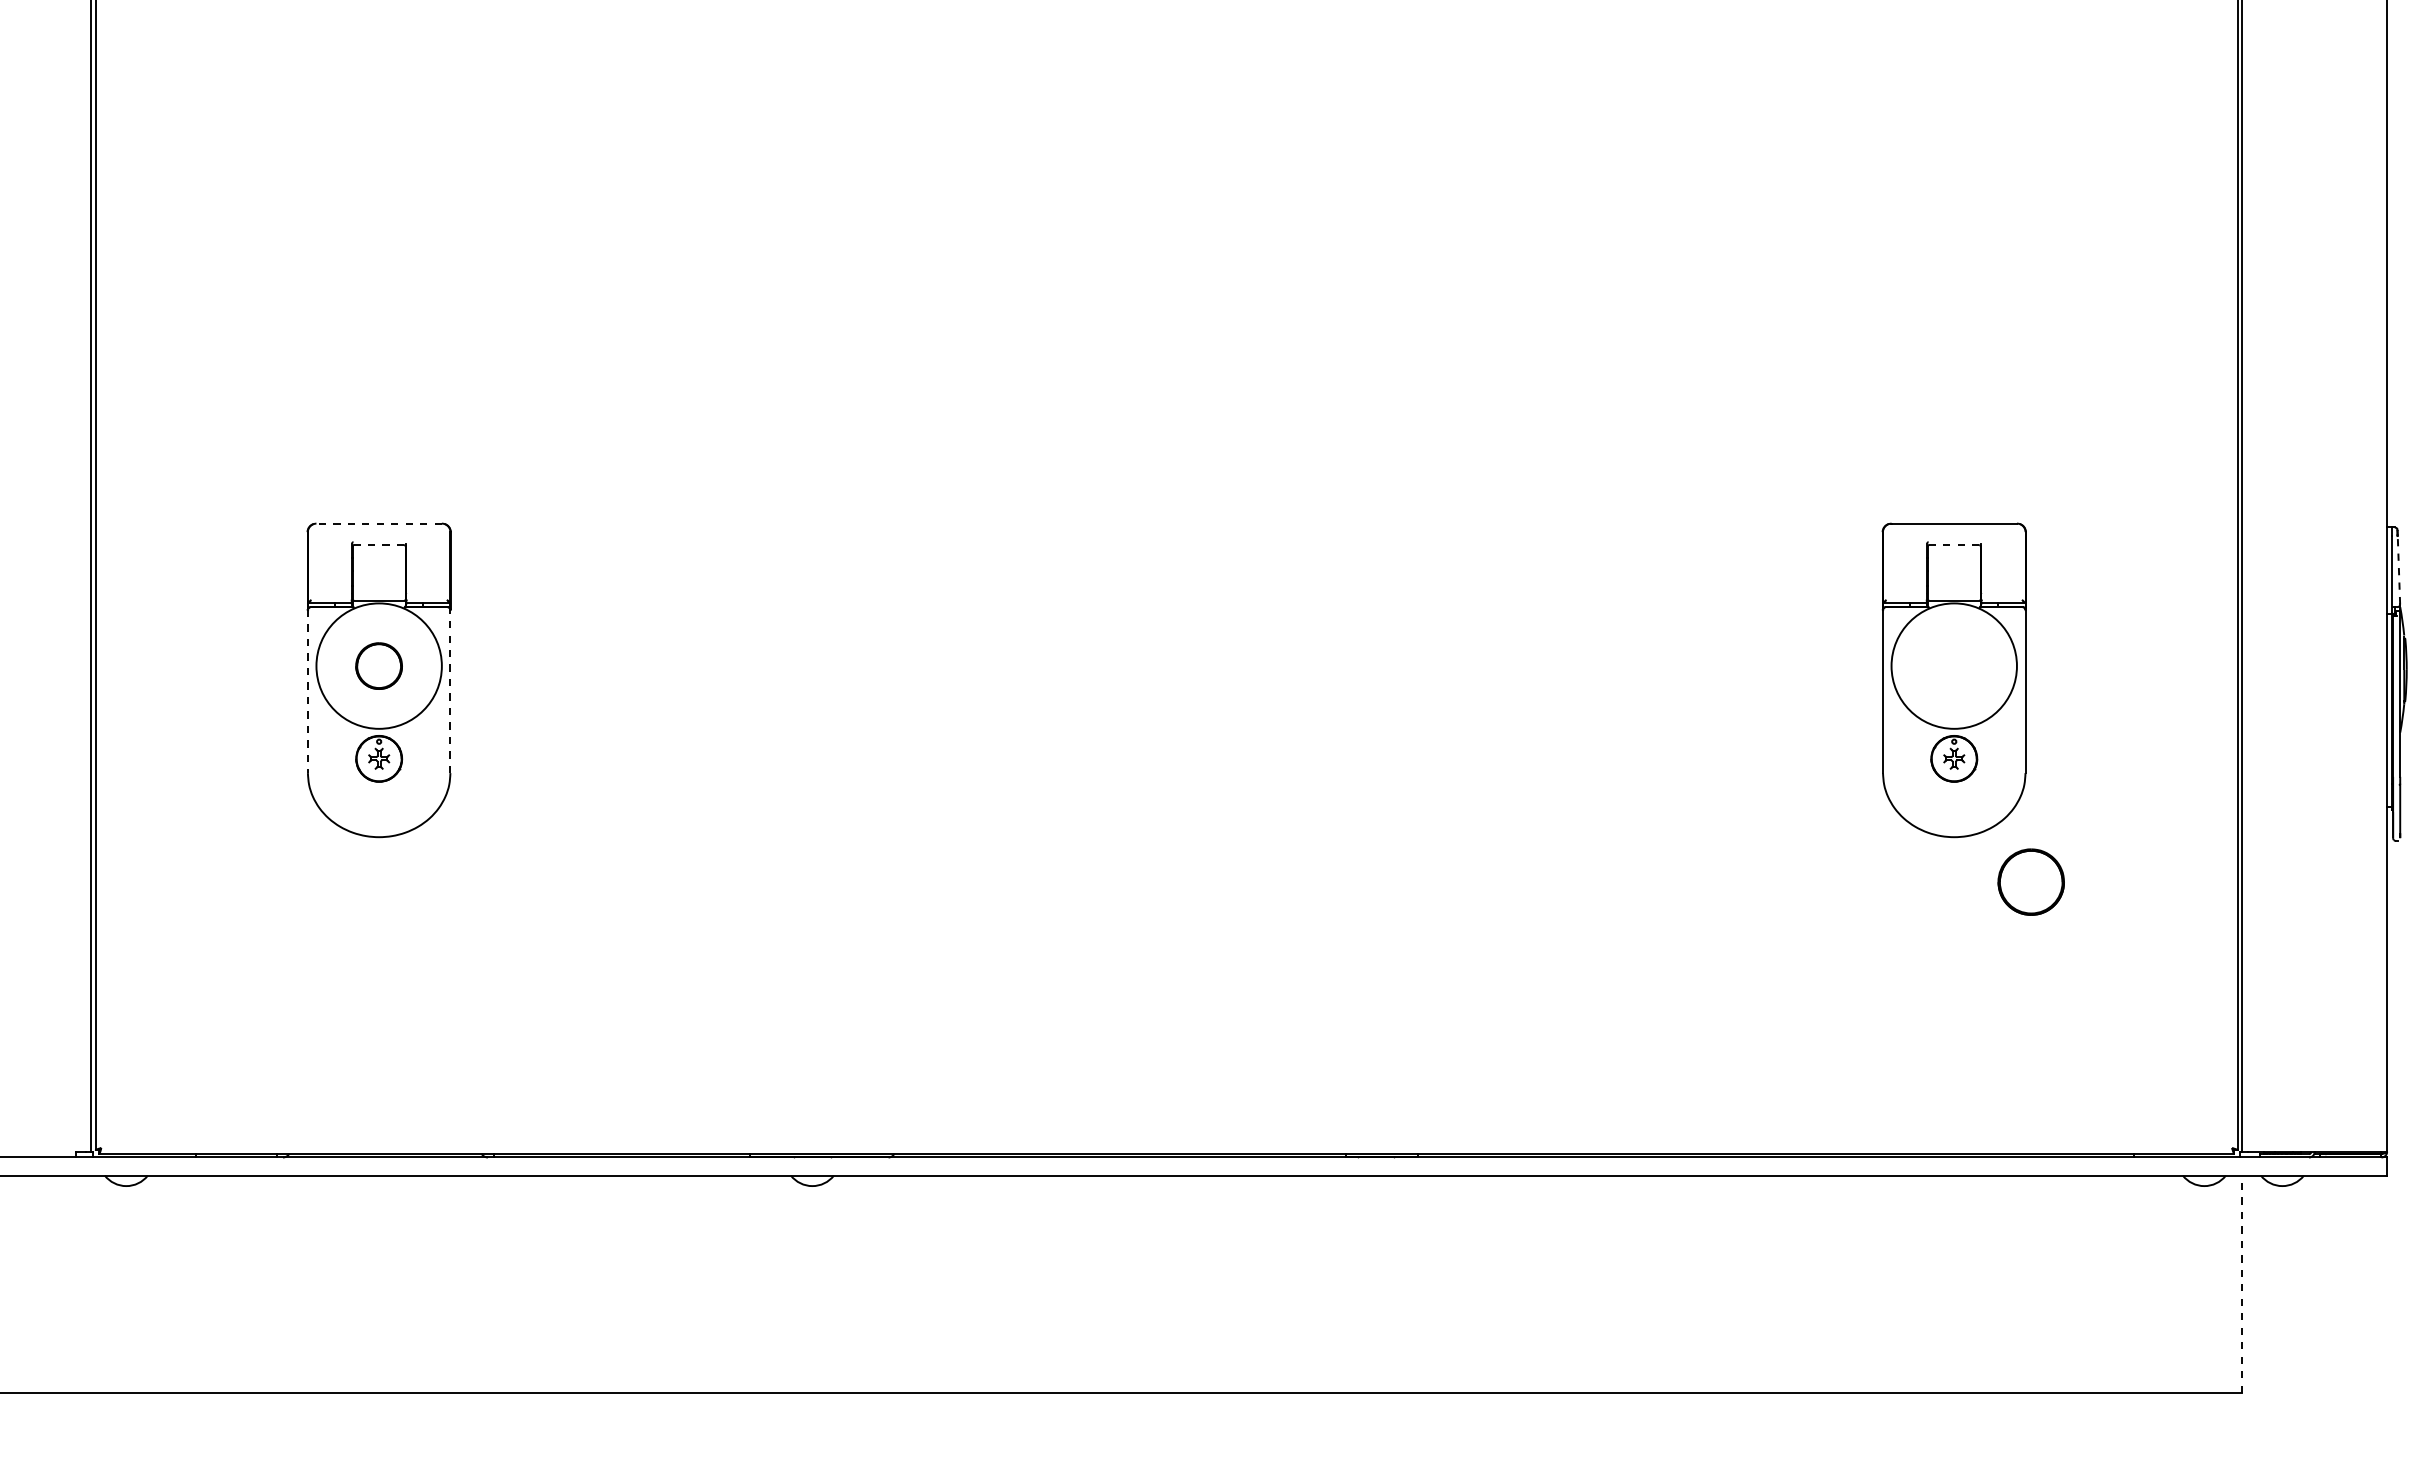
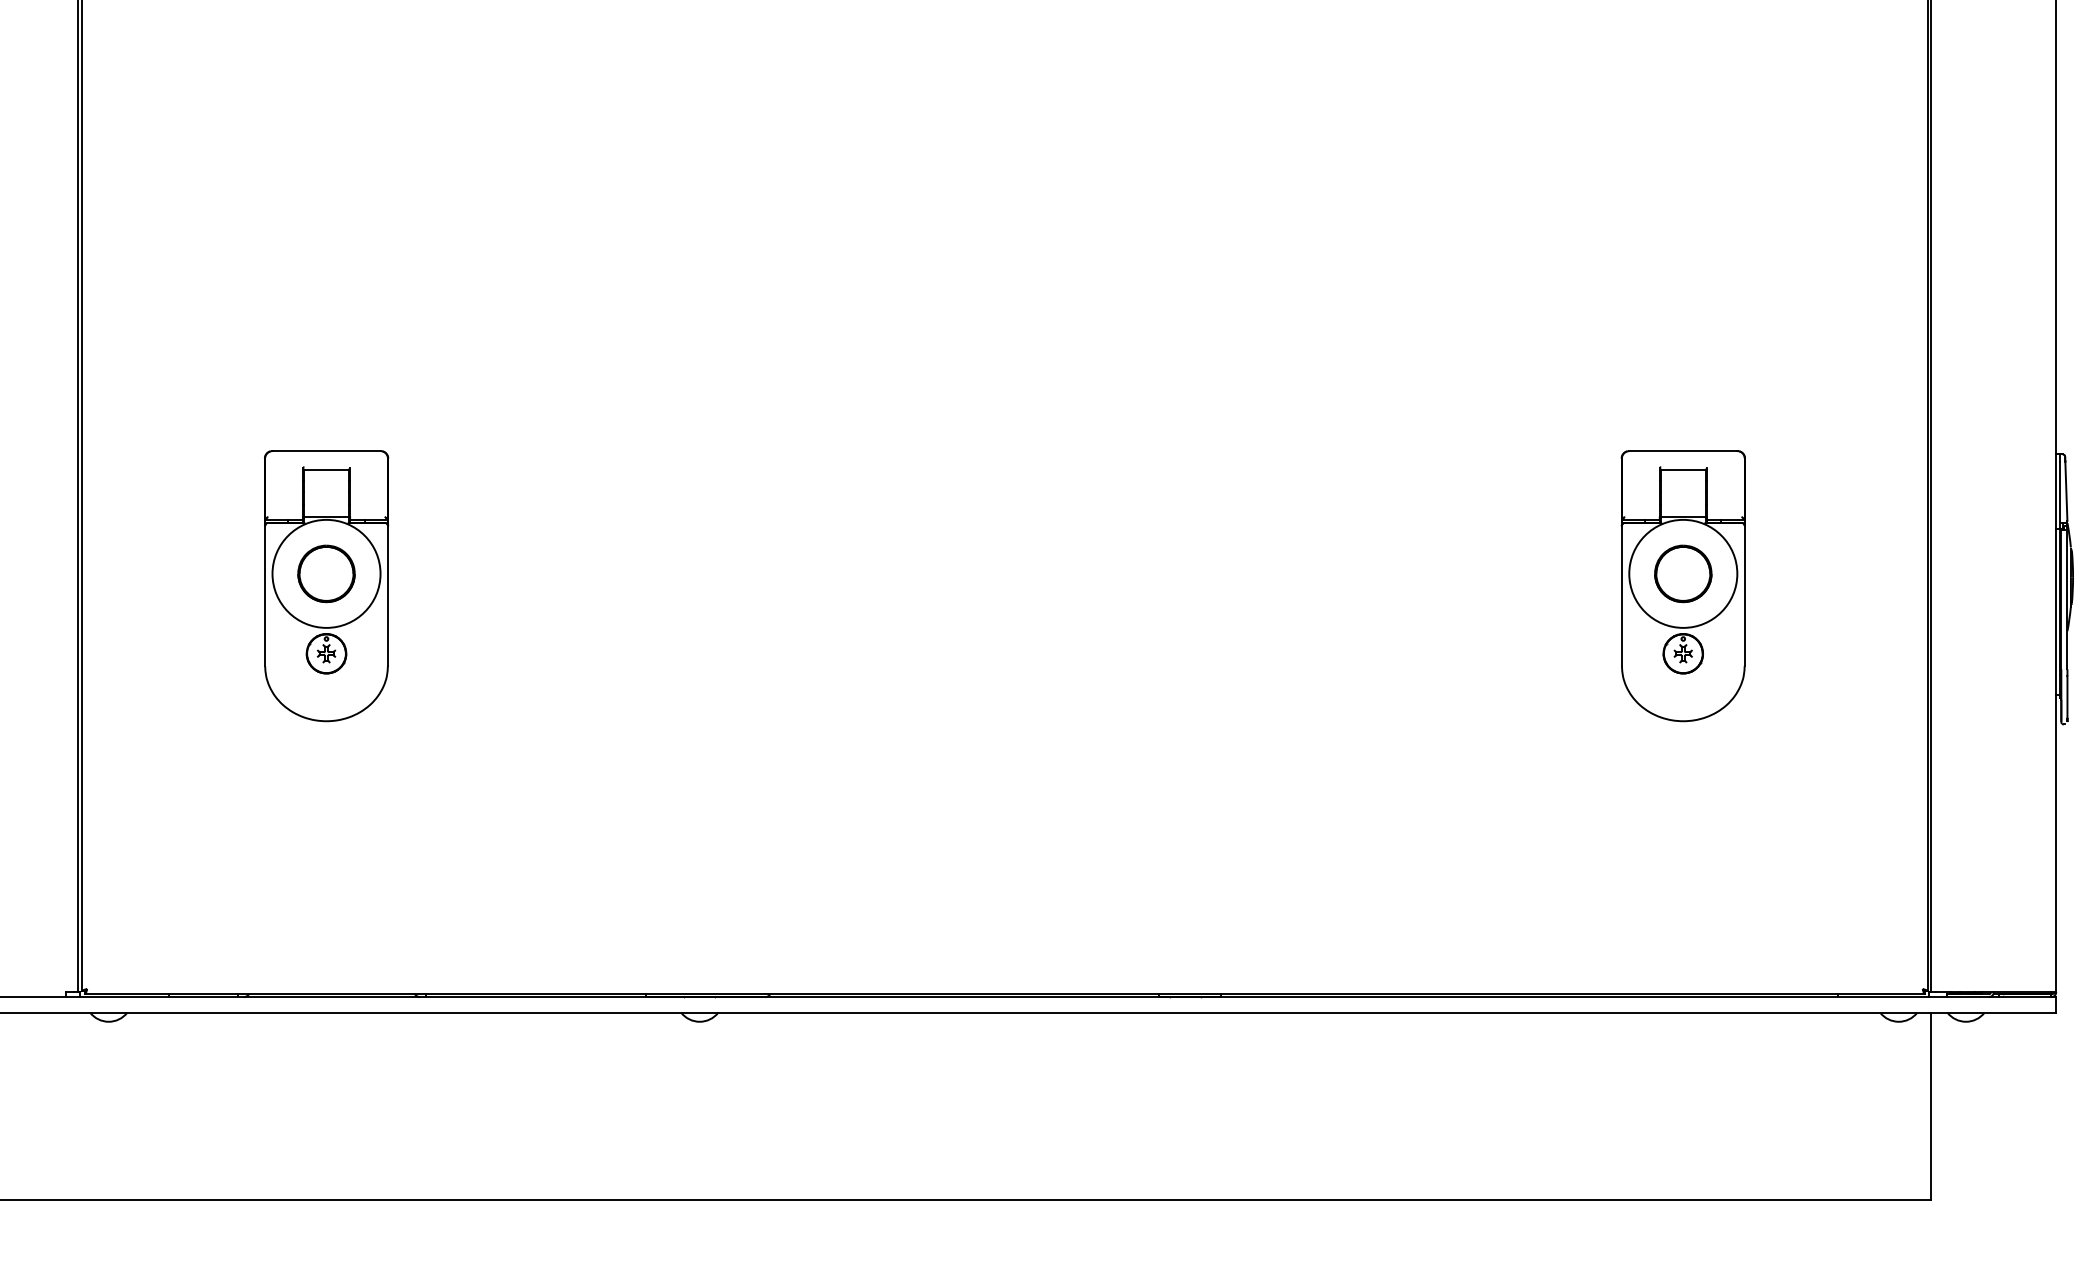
line: (379, 523) -> (326, 451), dashed -> solid
line: (379, 544) -> (326, 469), dashed -> solid
line: (1954, 544) -> (1683, 469), dashed -> solid
line: (2398, 569) -> (2065, 490), dashed -> solid
part: (378, 665) -> (325, 573), size x1.43
line: (307, 691) -> (264, 595), dashed -> solid
line: (450, 691) -> (387, 595), dashed -> solid
part: (2030, 881) -> (1682, 573), moved
line: (2242, 1284) -> (1931, 1106), dashed -> solid

